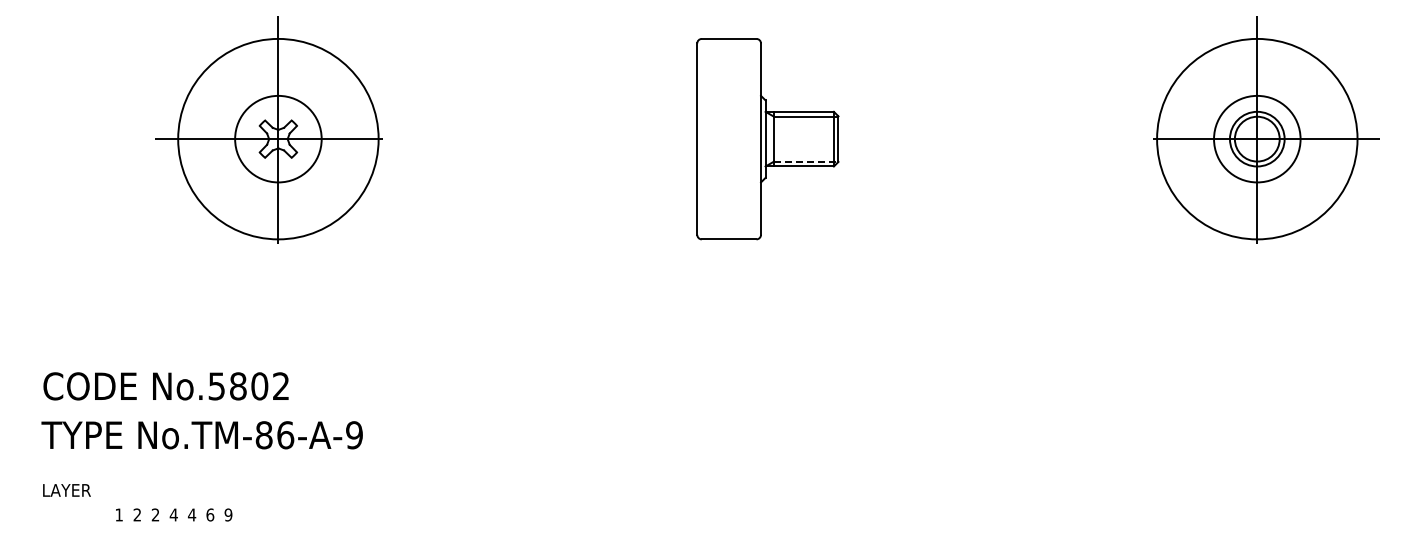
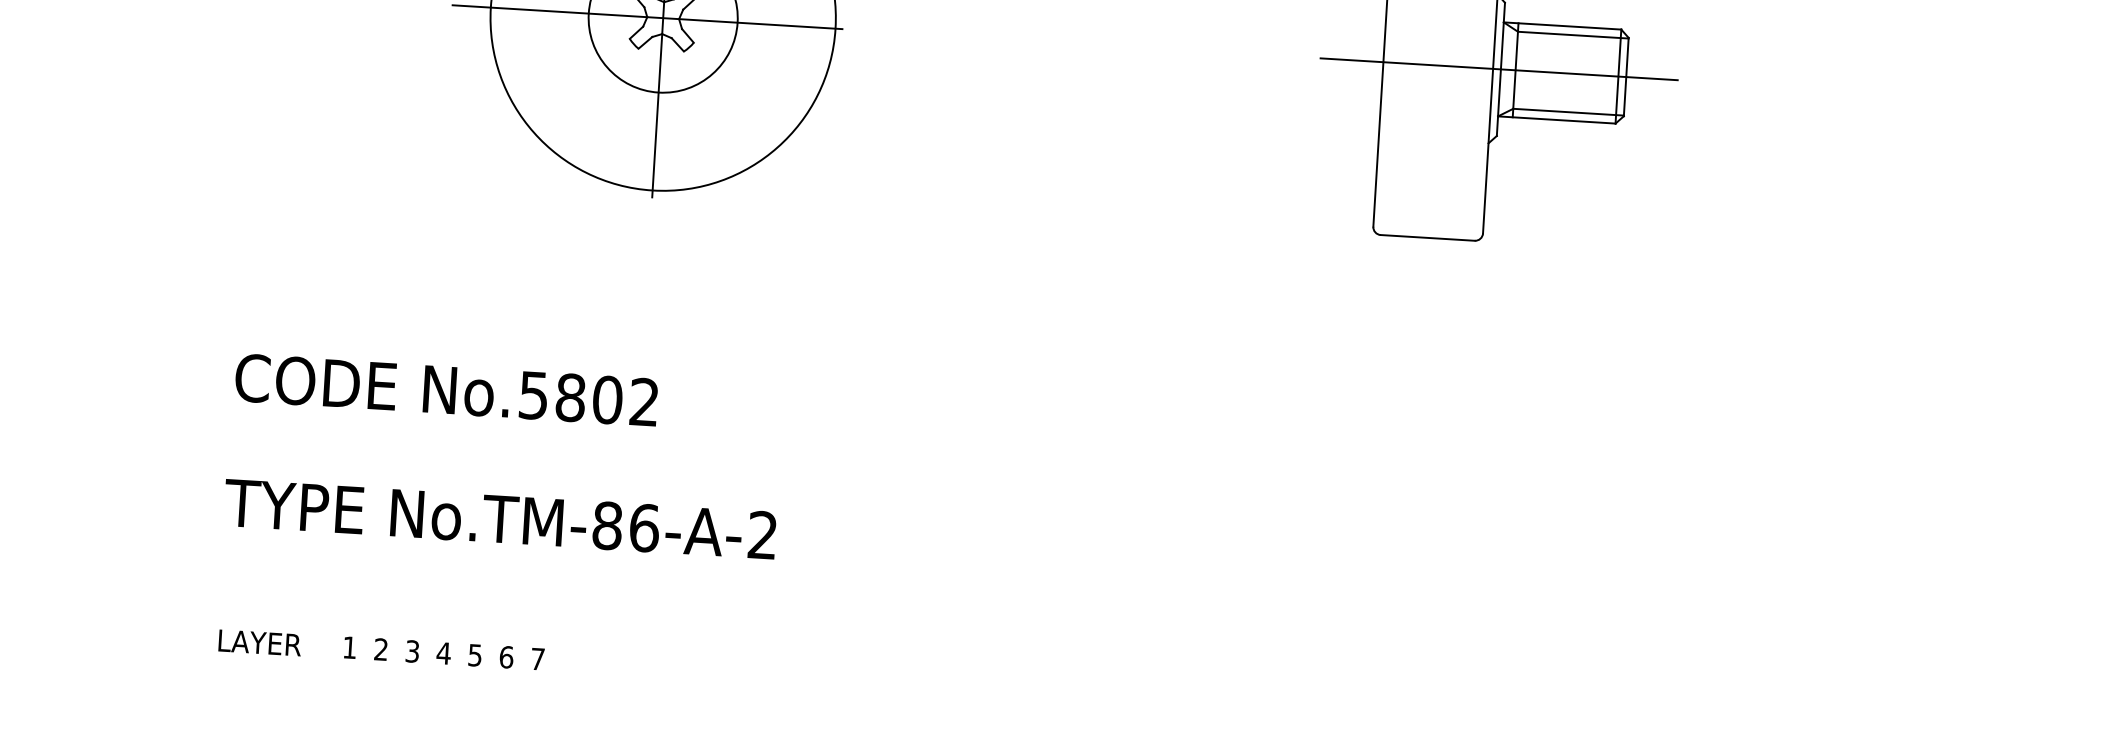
line: (764, 139) -> (1499, 69), added
line: (806, 161) -> (1568, 112), dashed -> solid
text: (165, 386) -> (445, 390), moved
text: (354, 435) -> (762, 535), No.TM-86-A-9 -> No.TM-86-A-2
text: (66, 490) -> (259, 643), moved
text: (191, 514) -> (474, 654), 4 -> 5
text: (228, 514) -> (537, 658), 9 -> 7
text: (155, 515) -> (412, 652), 2 -> 3

